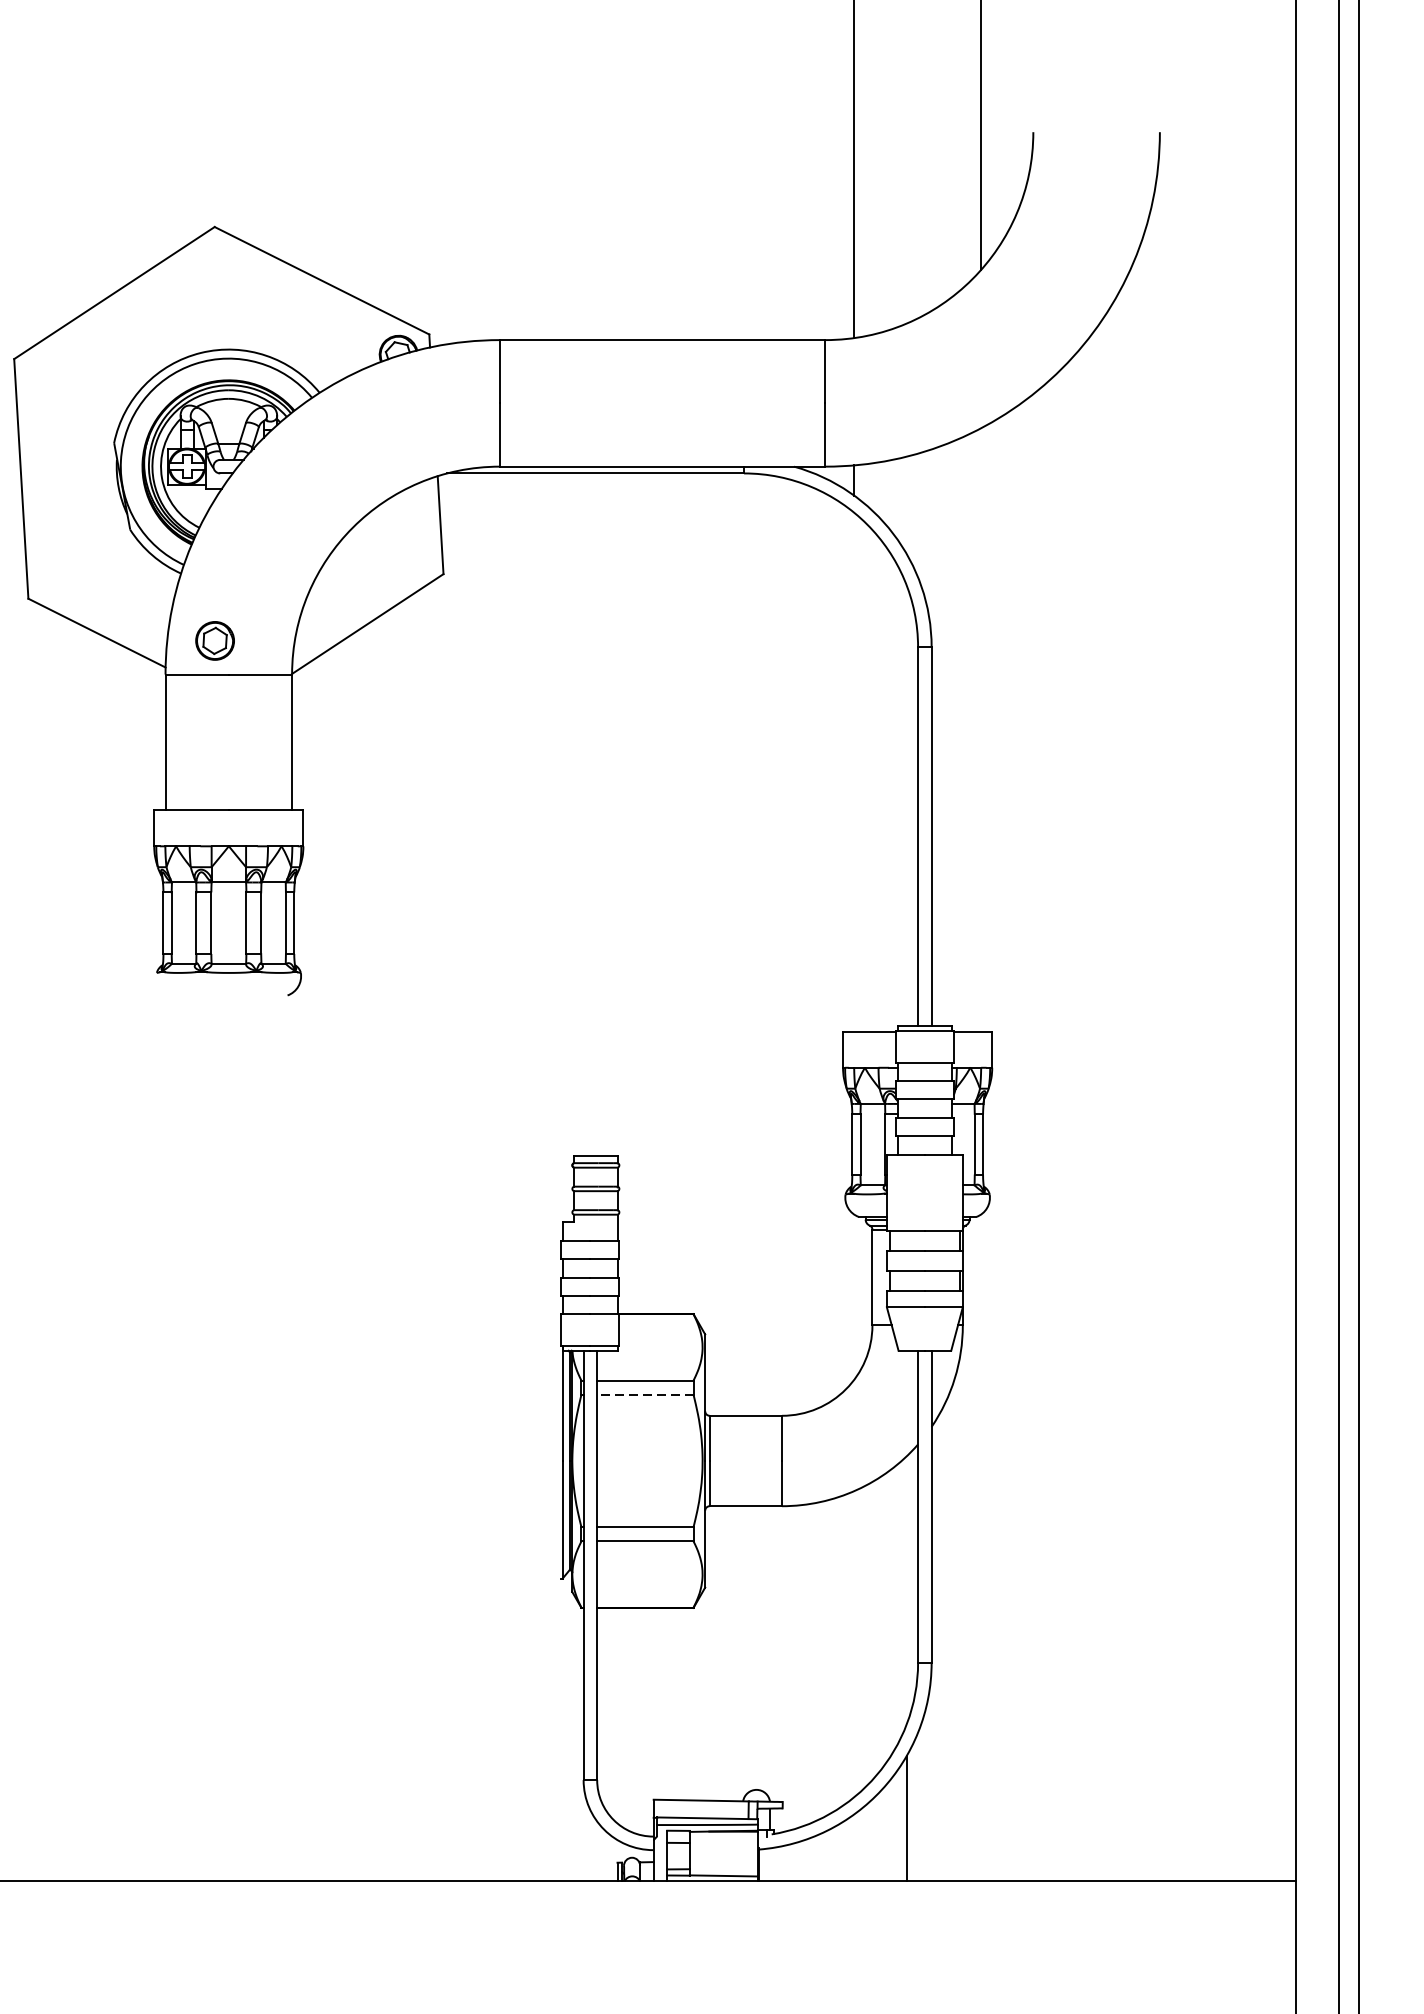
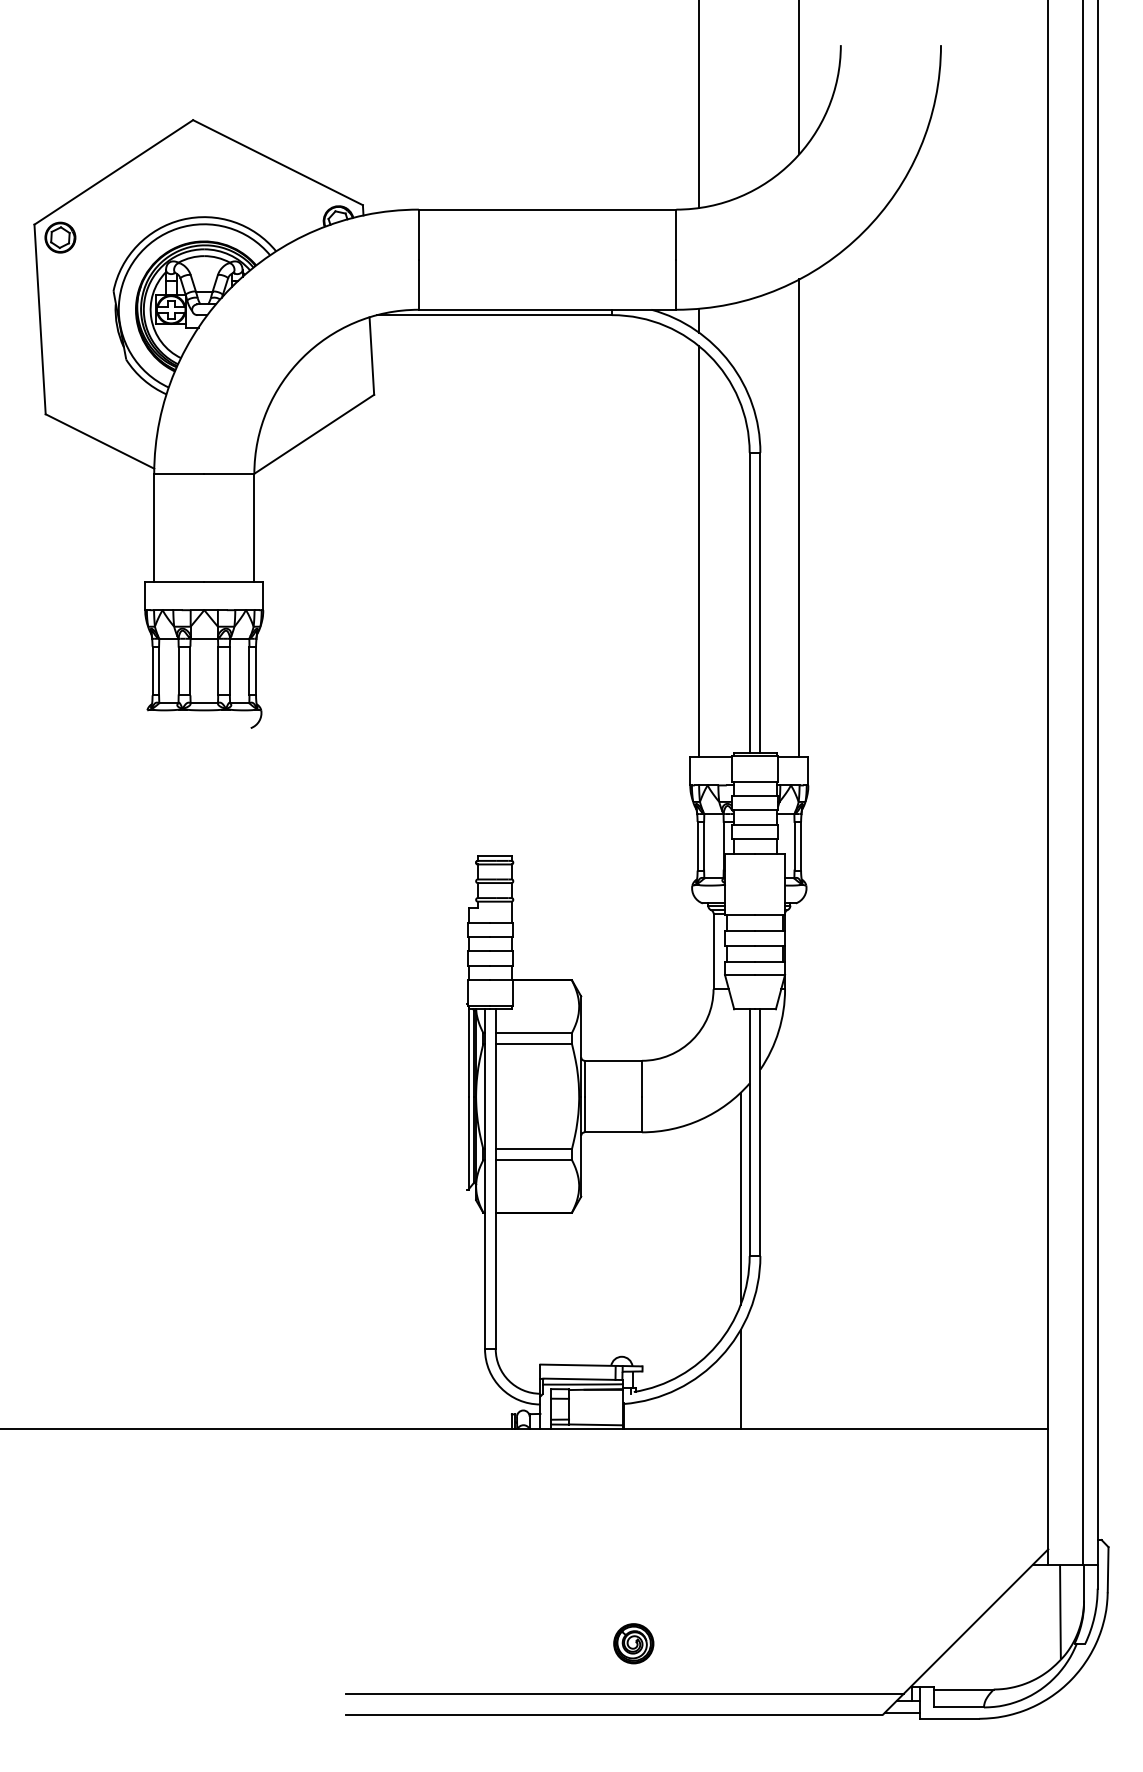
part: (215, 640) -> (60, 237), moved
line: (981, 729) -> (799, 517), added
line: (854, 772) -> (699, 551), added
line: (644, 1395) -> (533, 1044), dashed -> solid
line: (906, 1589) -> (740, 1198), added

